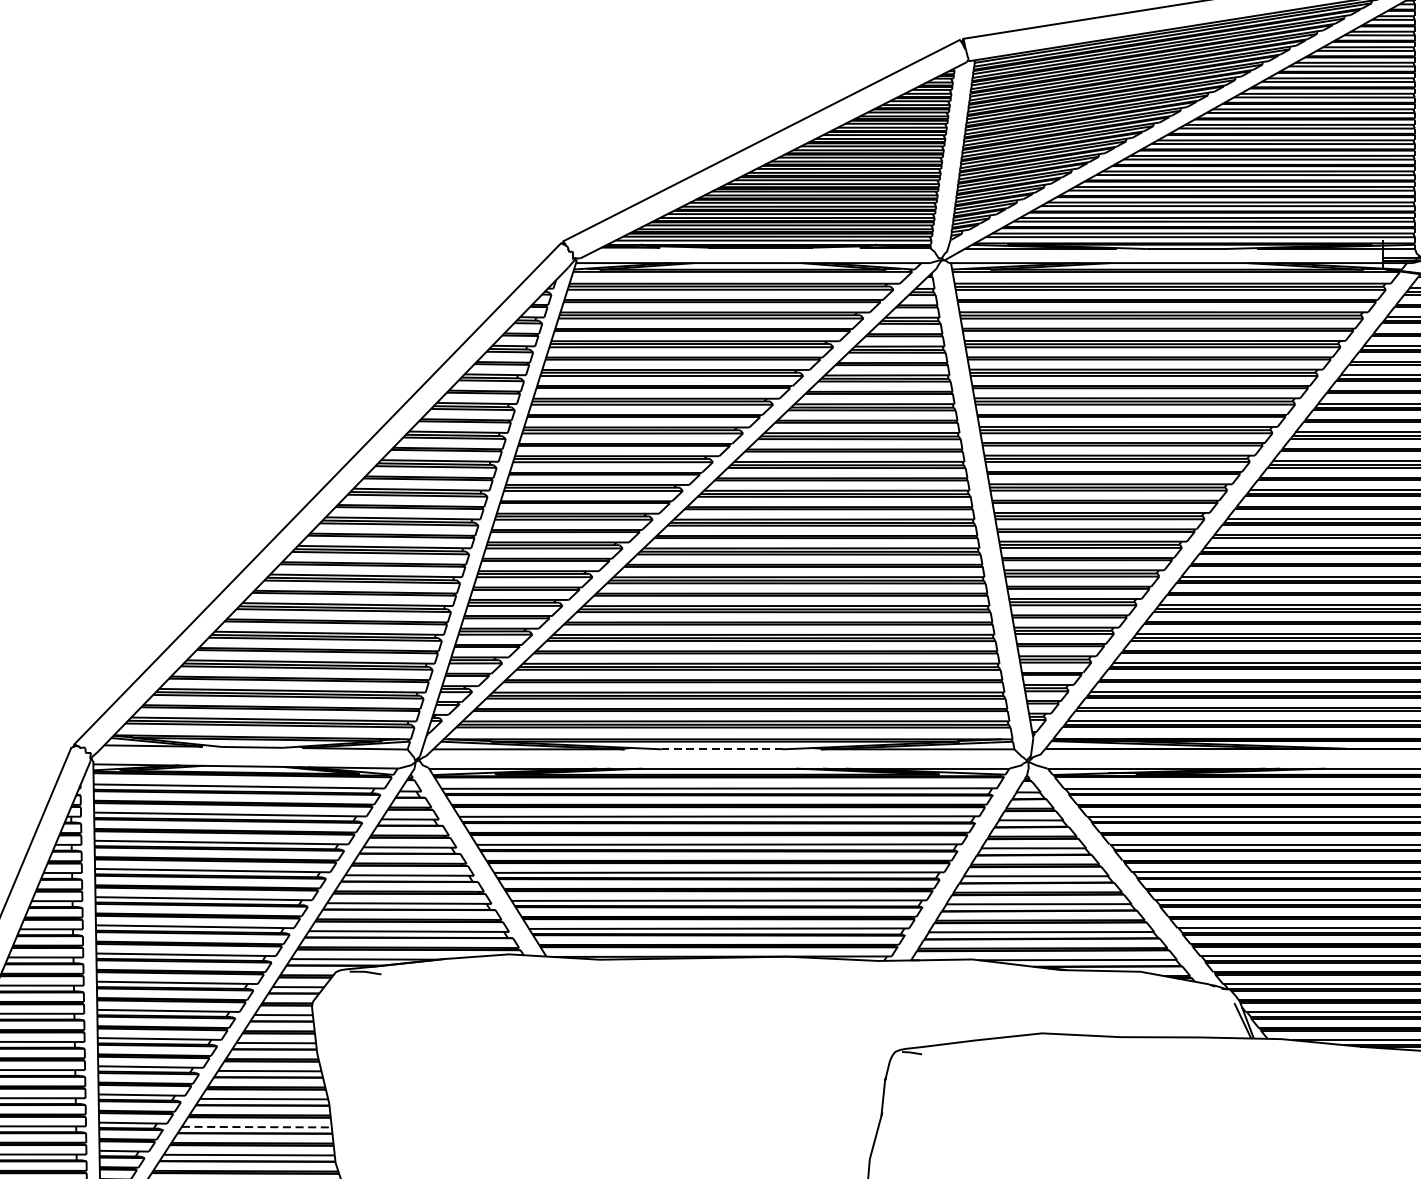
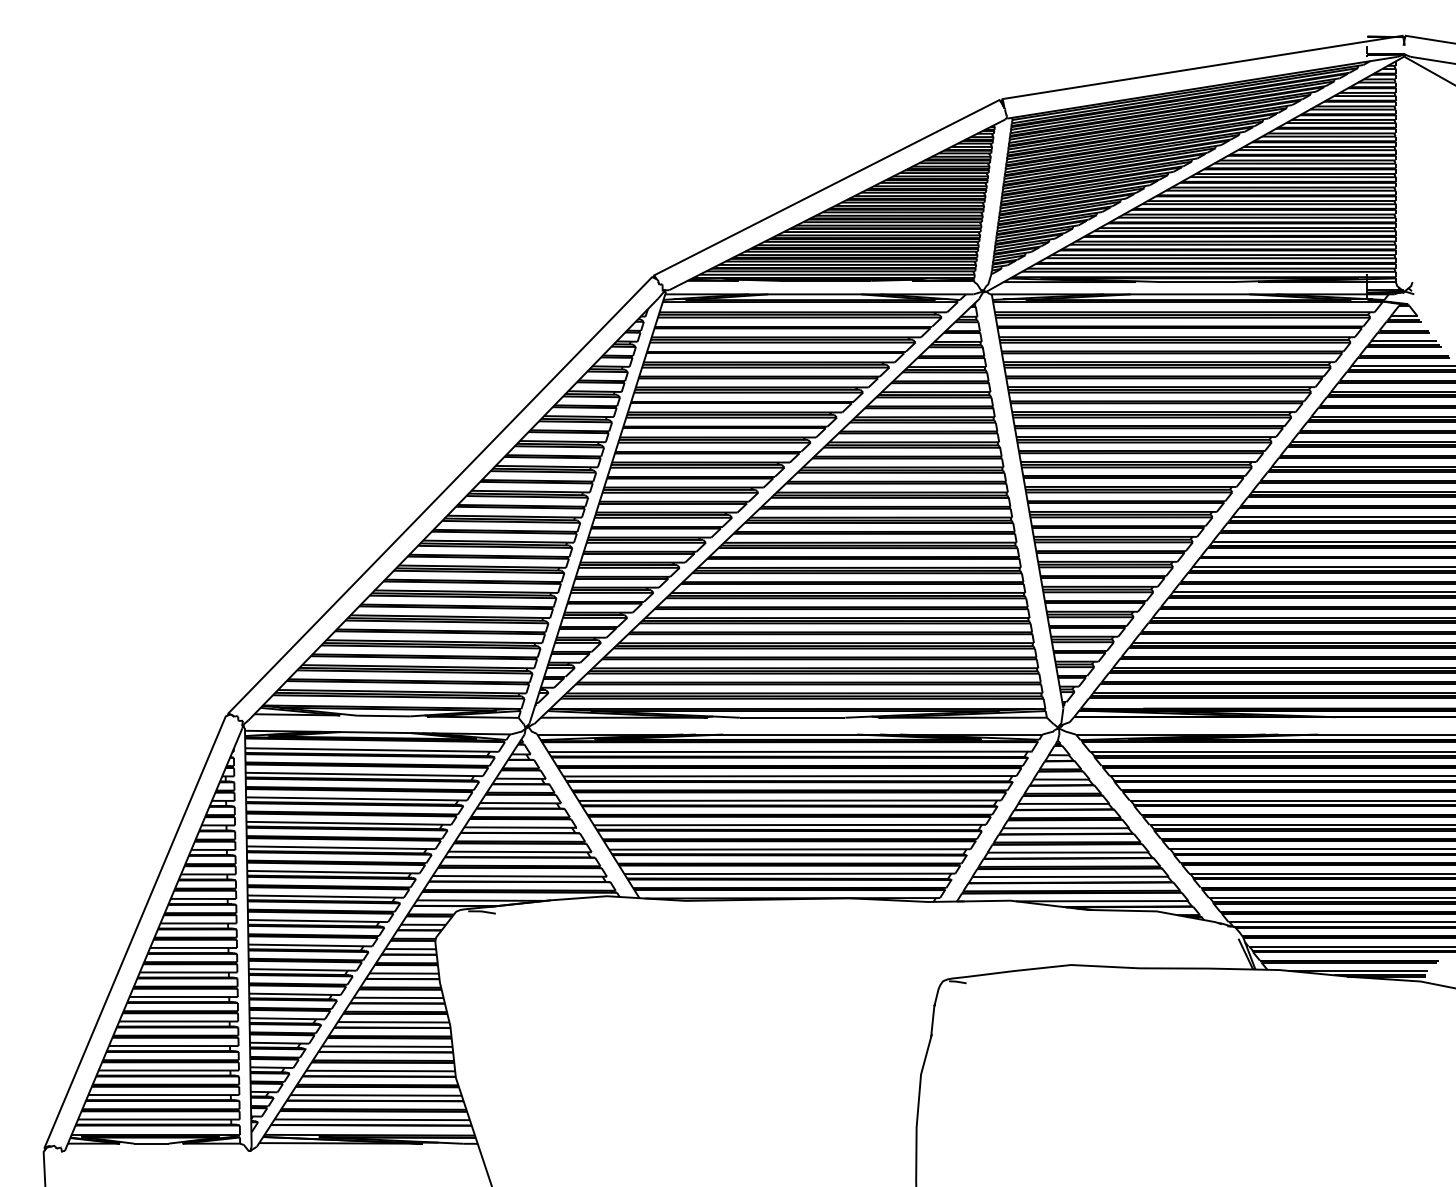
line: (722, 749) -> (792, 717), dashed -> solid
line: (257, 1126) -> (387, 1046), dashed -> solid

